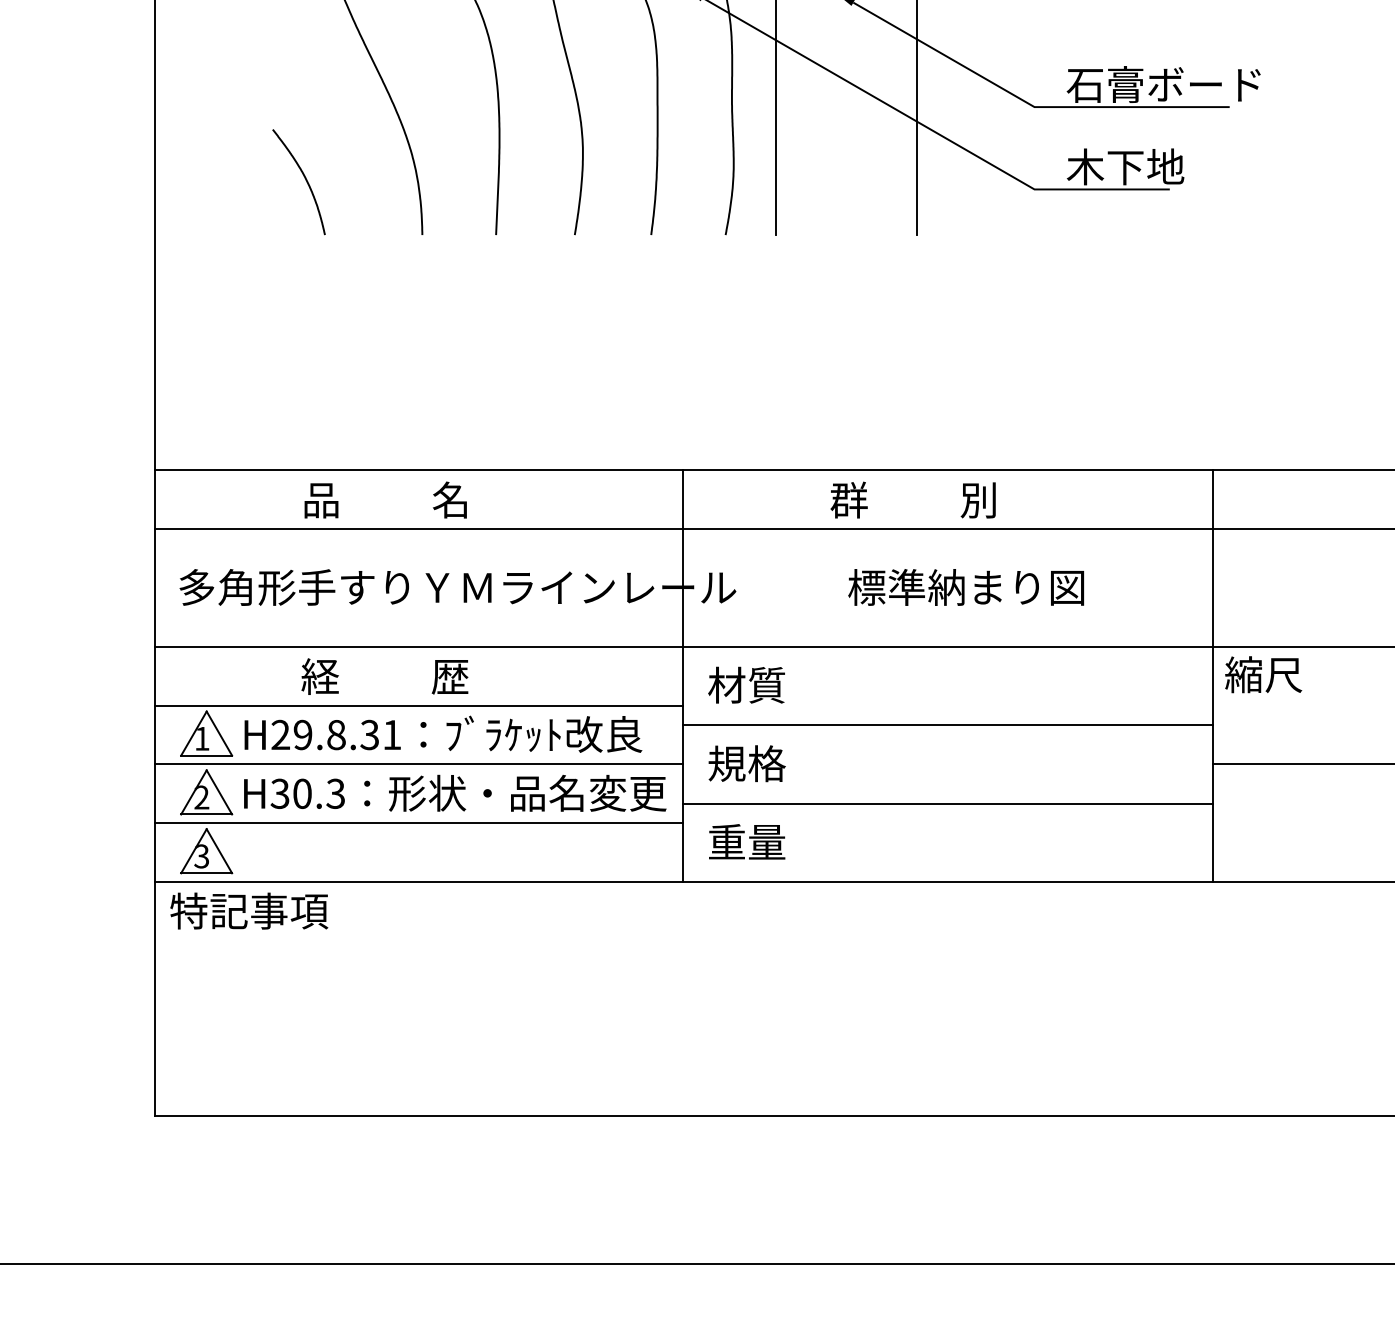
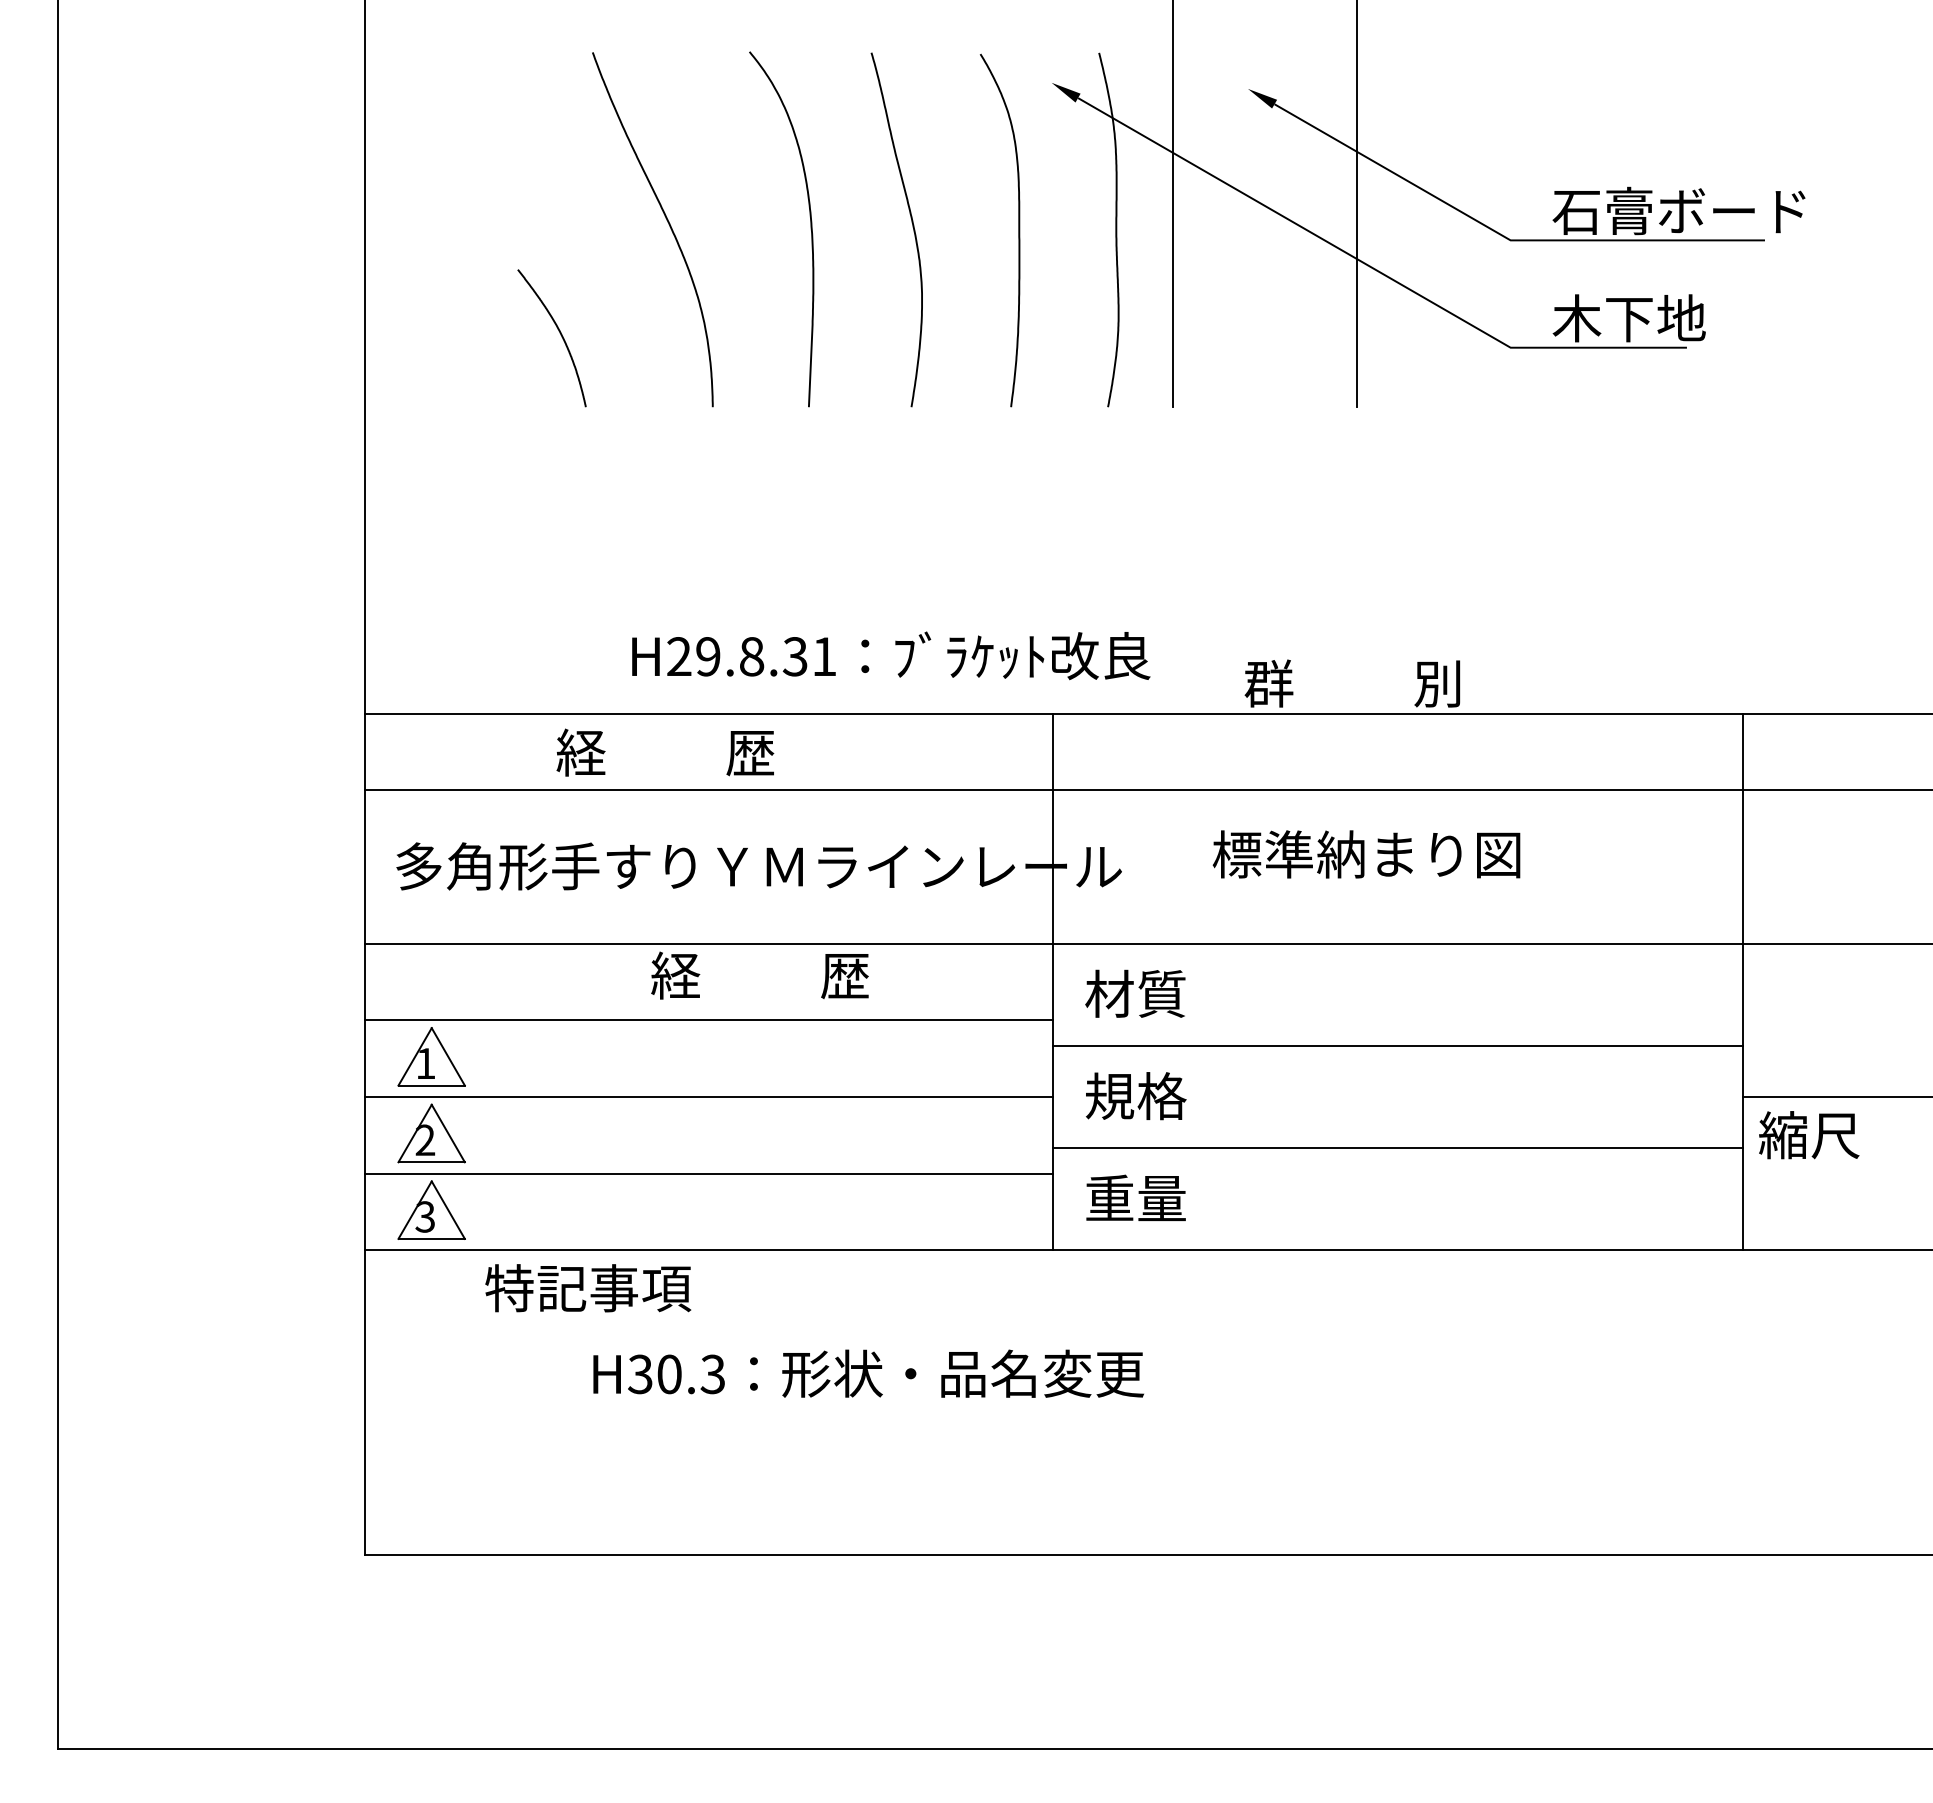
text: (386, 500) -> (665, 752), 品          名 -> 経          歴
text: (913, 500) -> (1352, 683), moved
text: (966, 587) -> (1366, 854), moved
text: (1263, 674) -> (1809, 1135), moved
text: (384, 676) -> (759, 975), moved
text: (443, 734) -> (891, 655), moved
text: (455, 793) -> (868, 1373), moved
text: (249, 911) -> (588, 1288), moved

